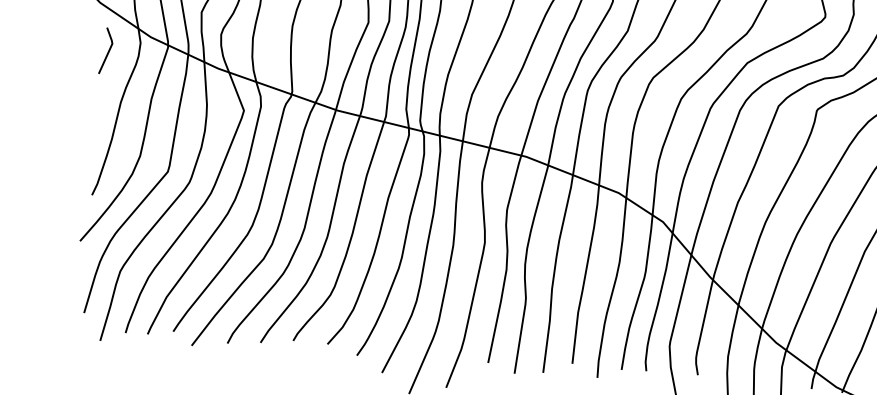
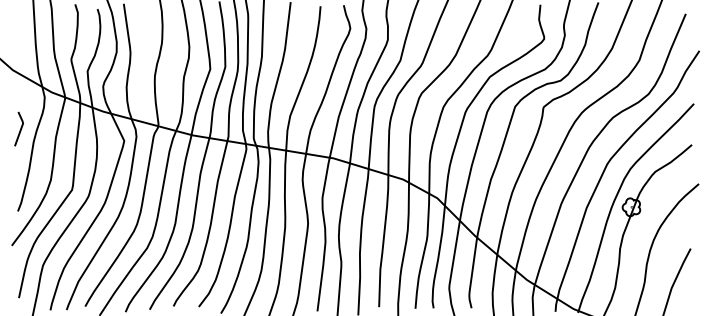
line: (108, 50) -> (20, 128), moved

